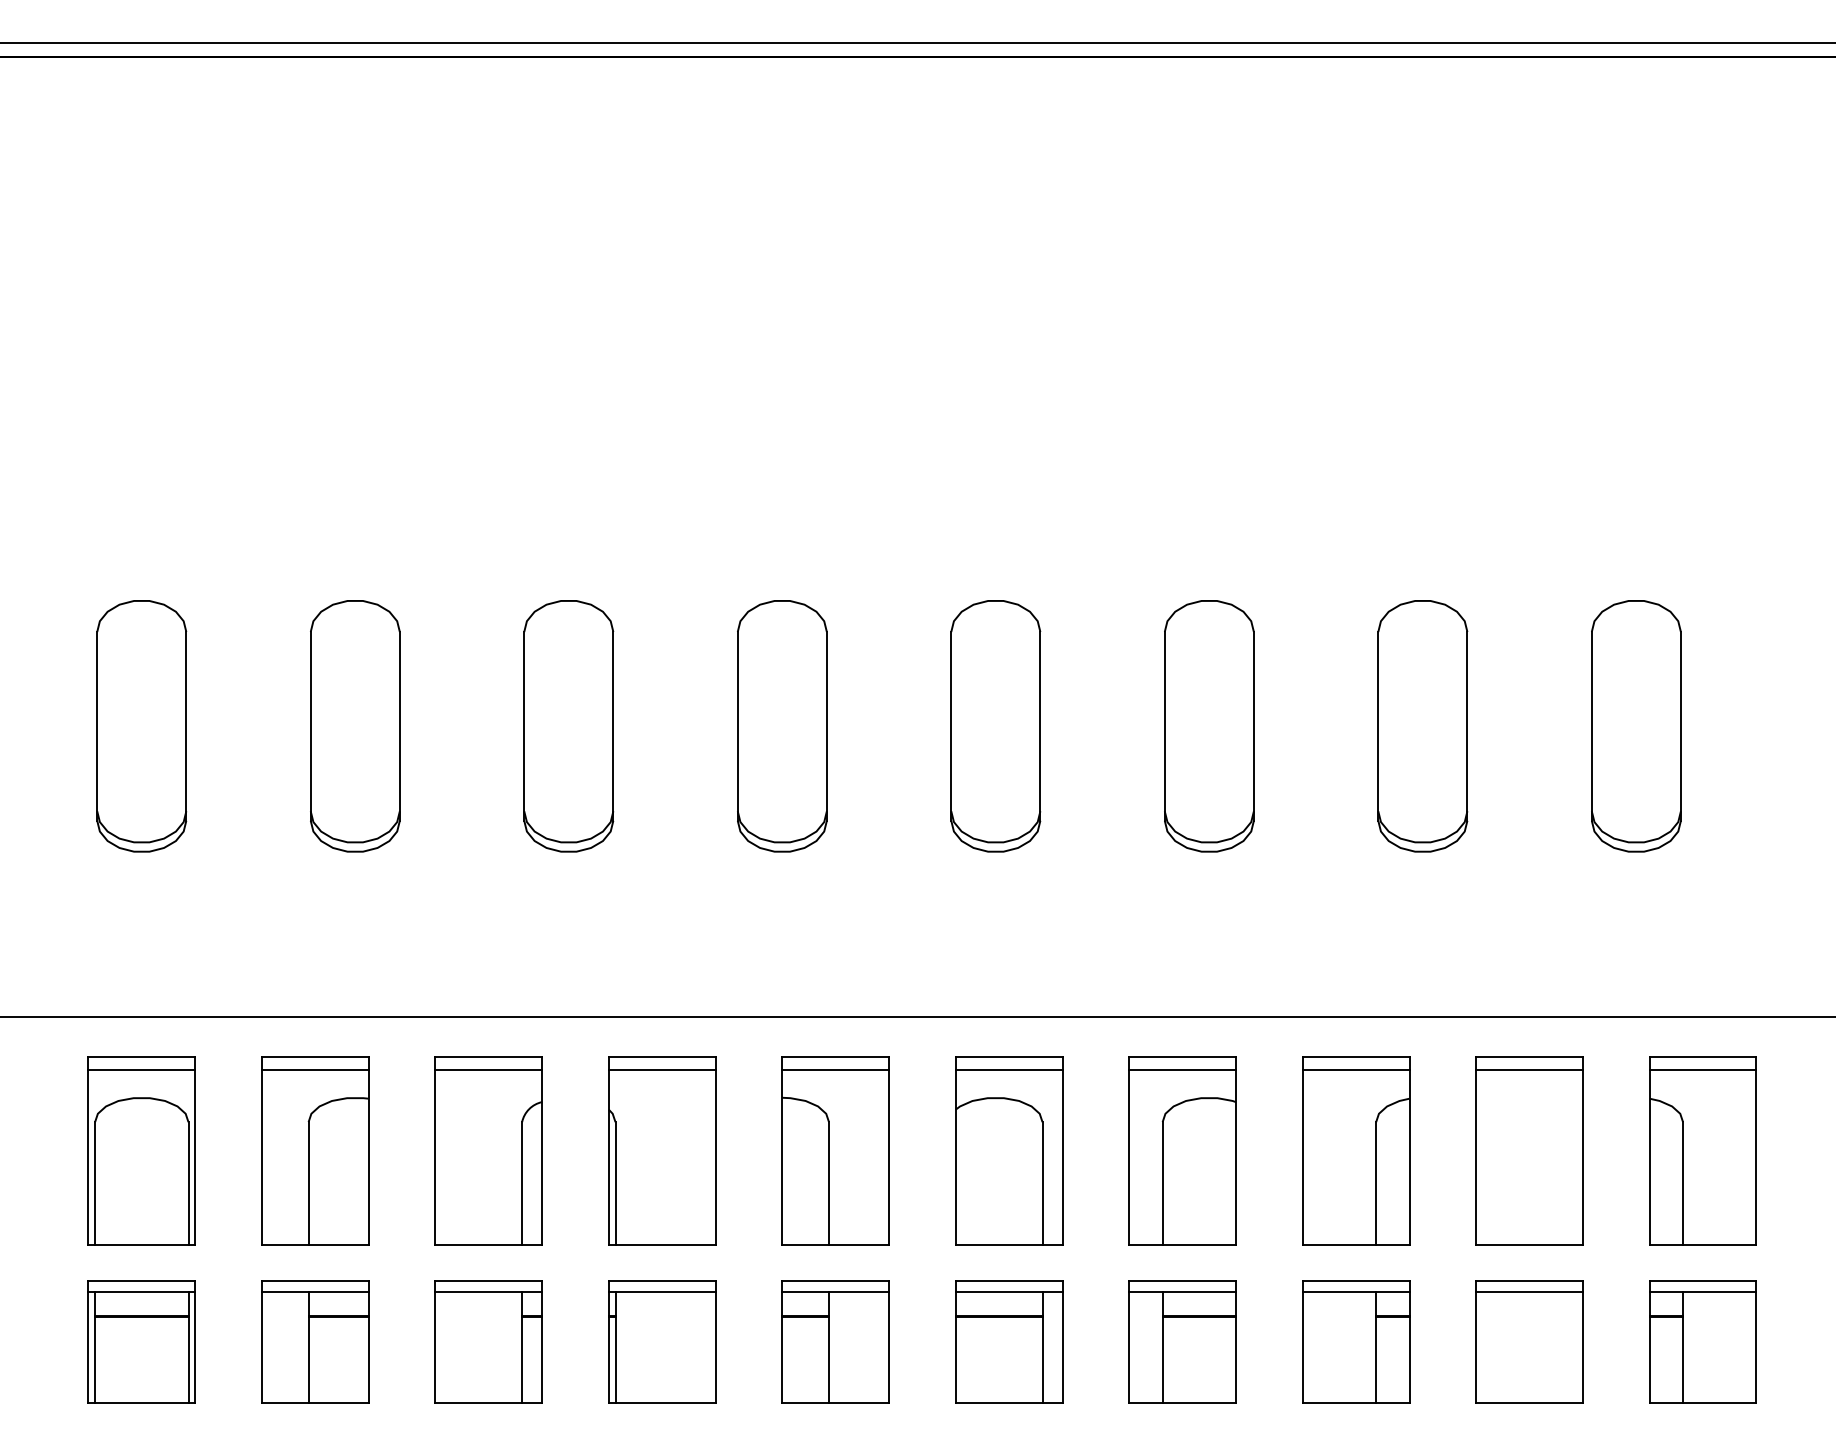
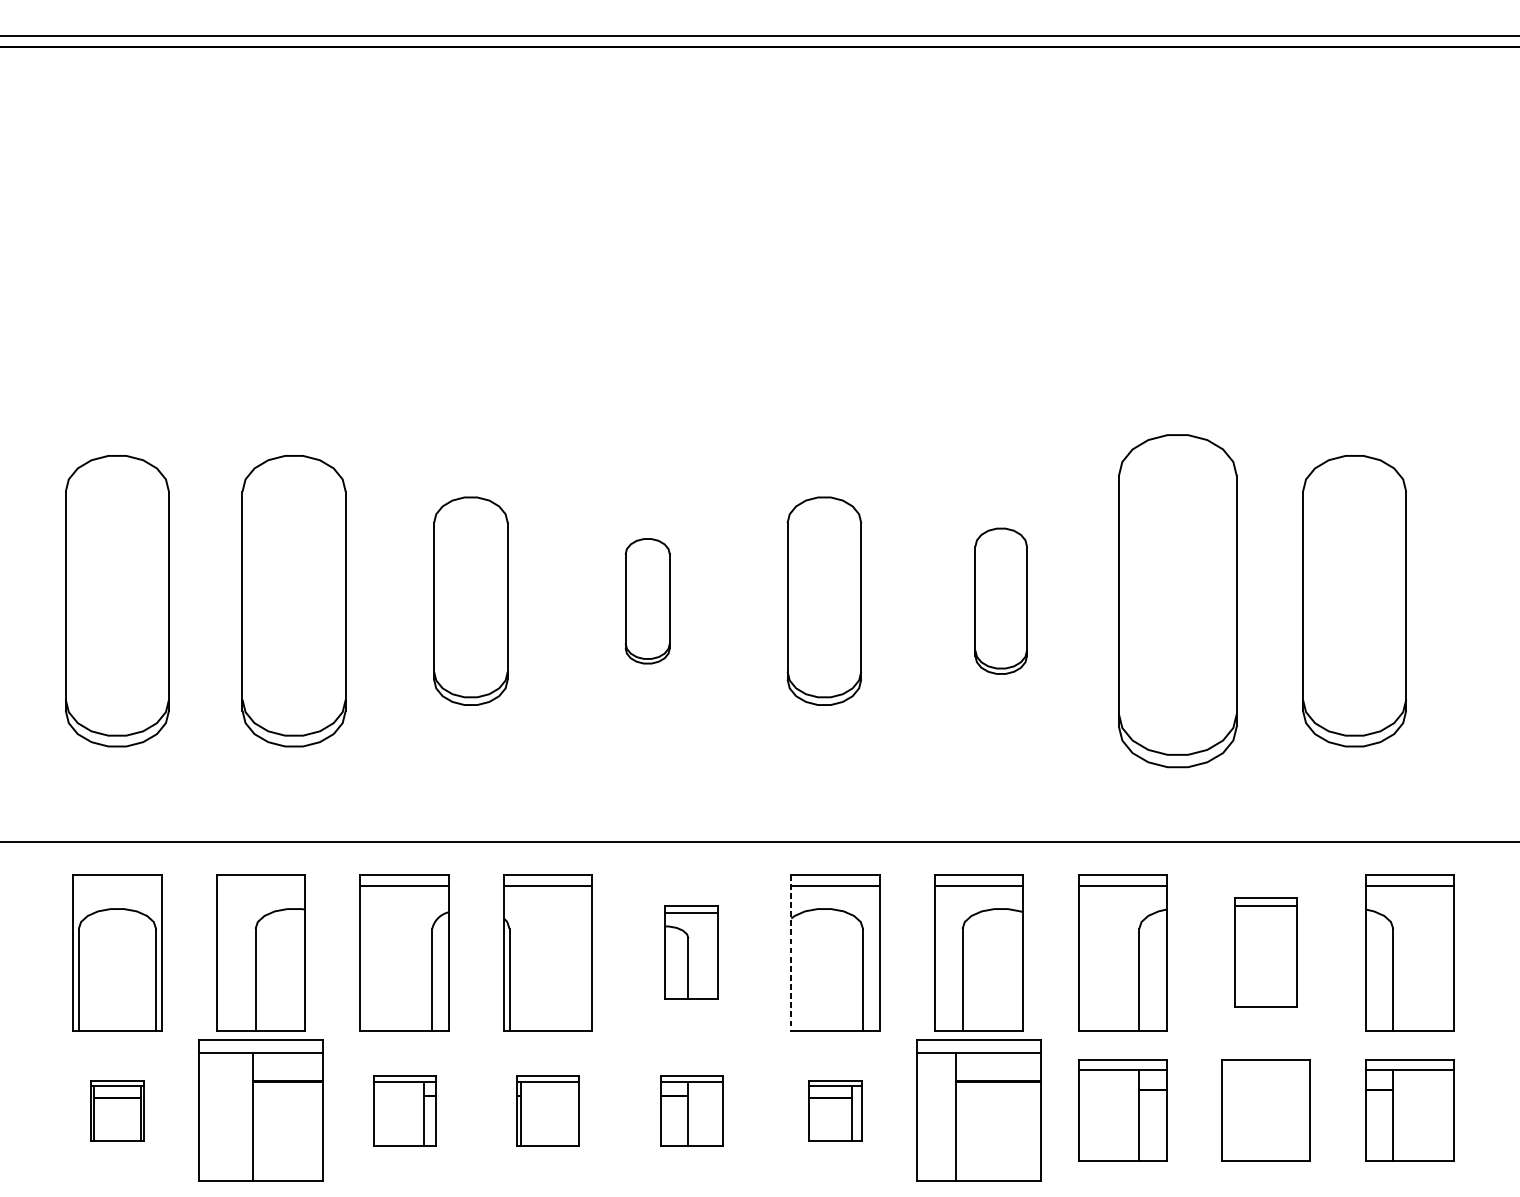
part: (141, 726) -> (117, 601), size x1.4
part: (355, 726) -> (294, 601), size x1.4
part: (782, 726) -> (647, 601), size x0.6
part: (1209, 726) -> (1001, 601), size x0.7
part: (1422, 726) -> (1177, 601), size x1.6
part: (1636, 726) -> (1354, 601), size x1.4
line: (141, 1069) -> (117, 885), removed
line: (314, 1069) -> (260, 885), removed
part: (835, 1150) -> (691, 952), size x0.6
part: (1529, 1150) -> (1266, 952), size x0.7
line: (955, 1151) -> (791, 953), solid -> dashed
line: (1529, 1292) -> (1266, 1069), removed
part: (141, 1341) -> (117, 1110), size x0.6
part: (315, 1341) -> (261, 1110), size x1.4
part: (488, 1341) -> (404, 1110), size x0.7
part: (662, 1341) -> (548, 1110), size x0.7
part: (835, 1341) -> (691, 1110), size x0.7
part: (1009, 1341) -> (835, 1110), size x0.6
part: (1182, 1341) -> (978, 1110), size x1.4

